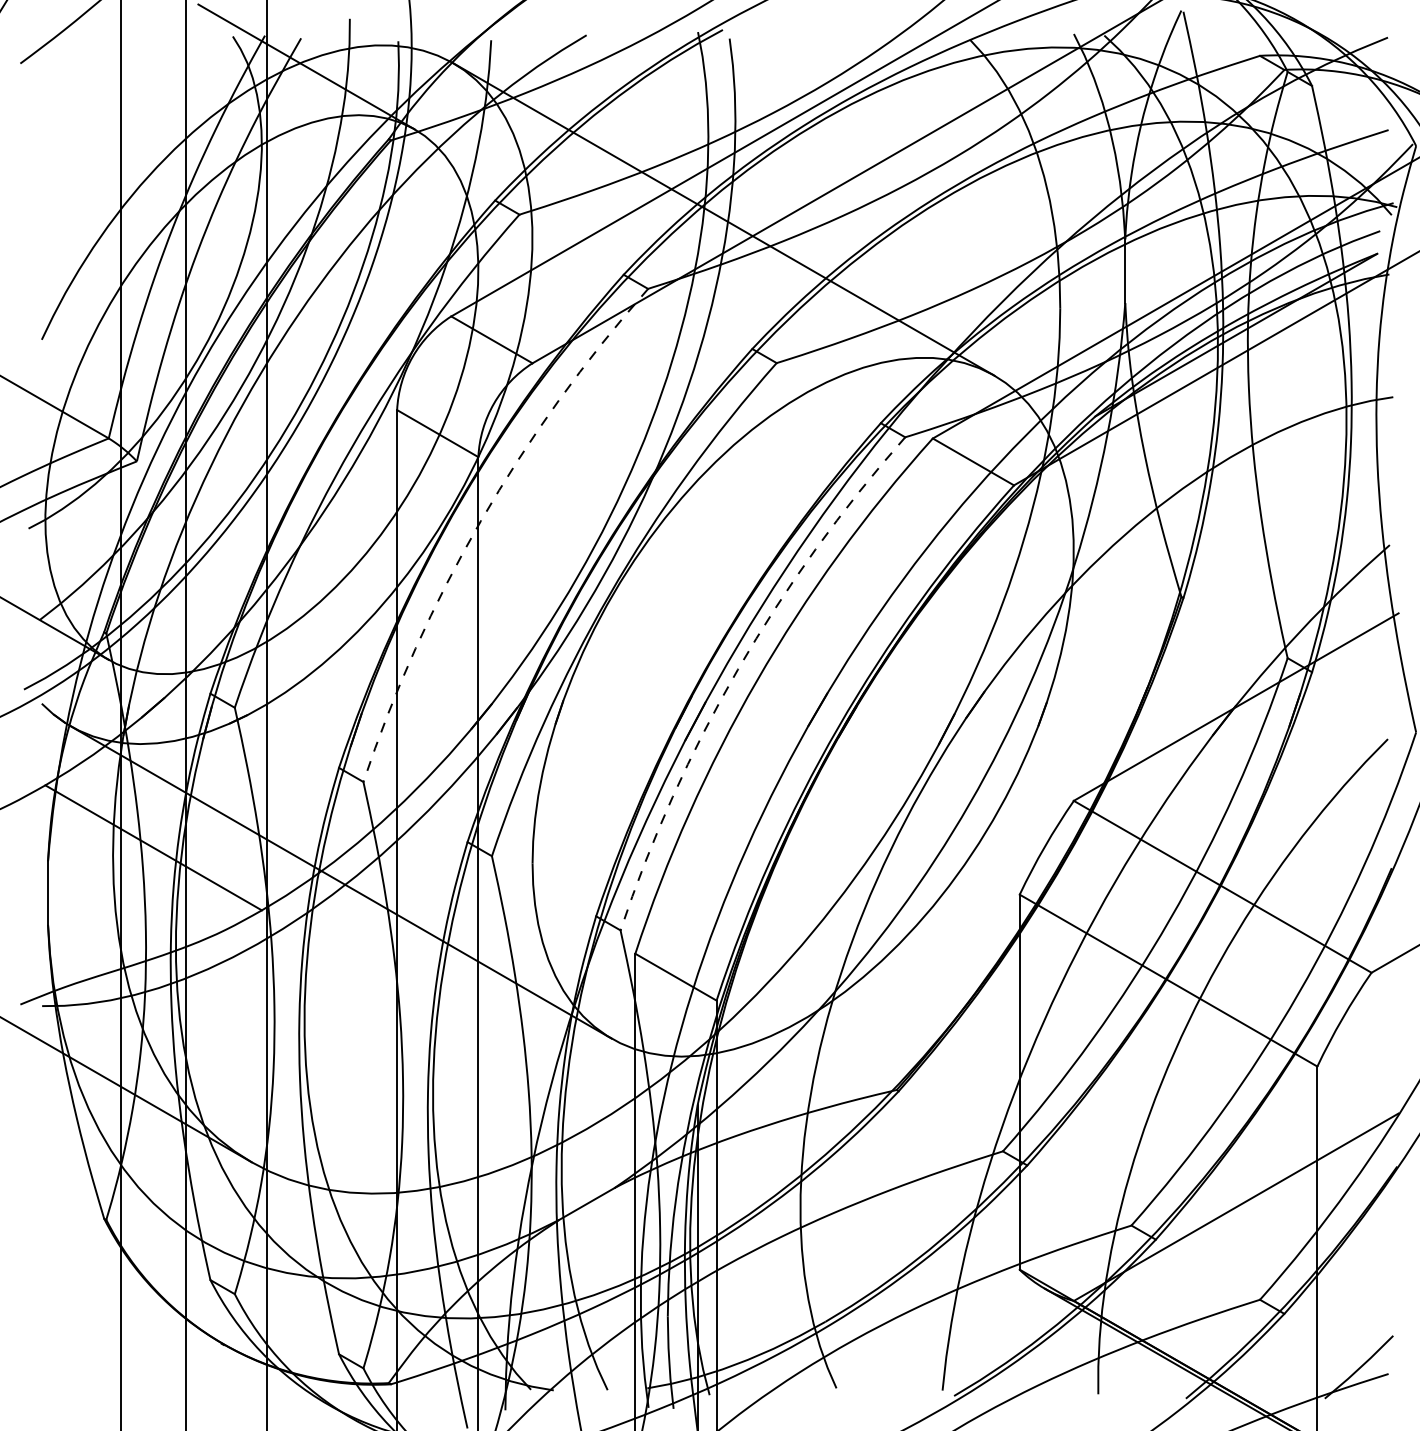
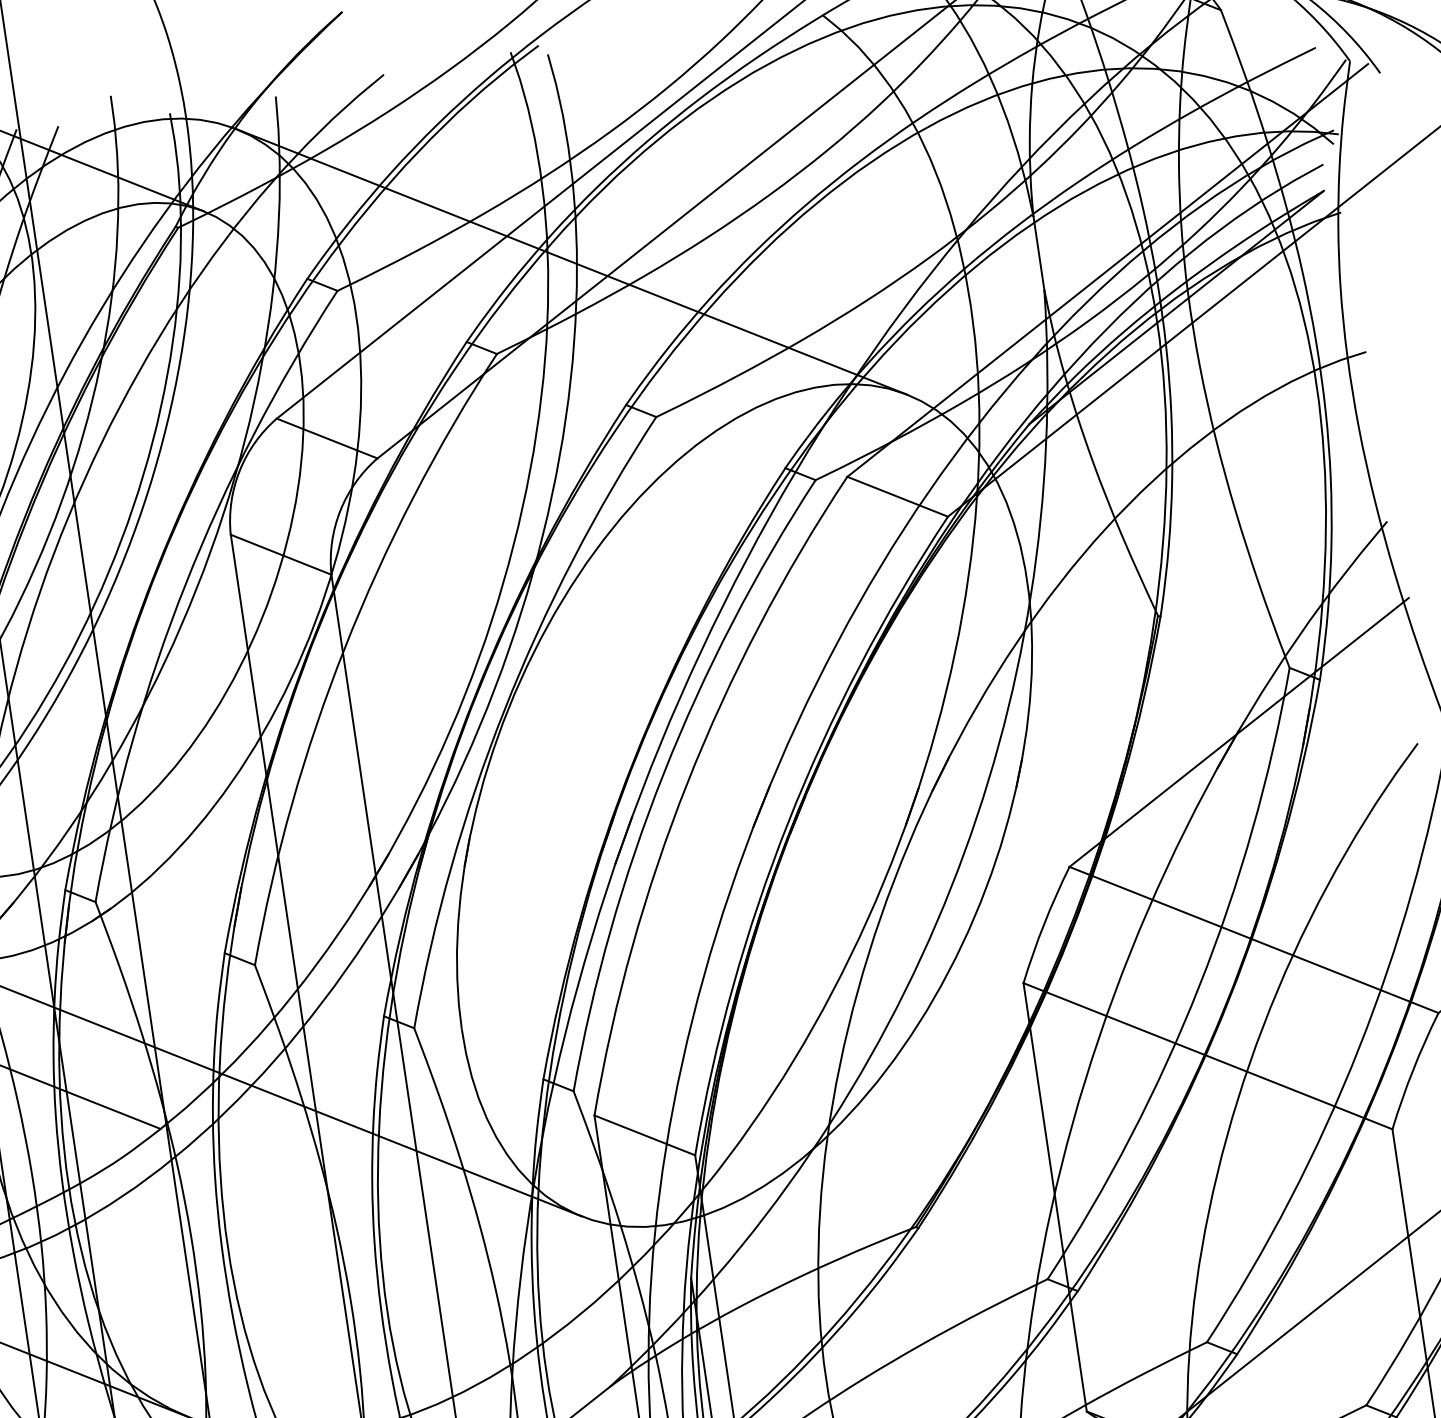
arc: (480, 521) -> (344, 647), dashed -> solid
arc: (738, 669) -> (664, 773), dashed -> solid

